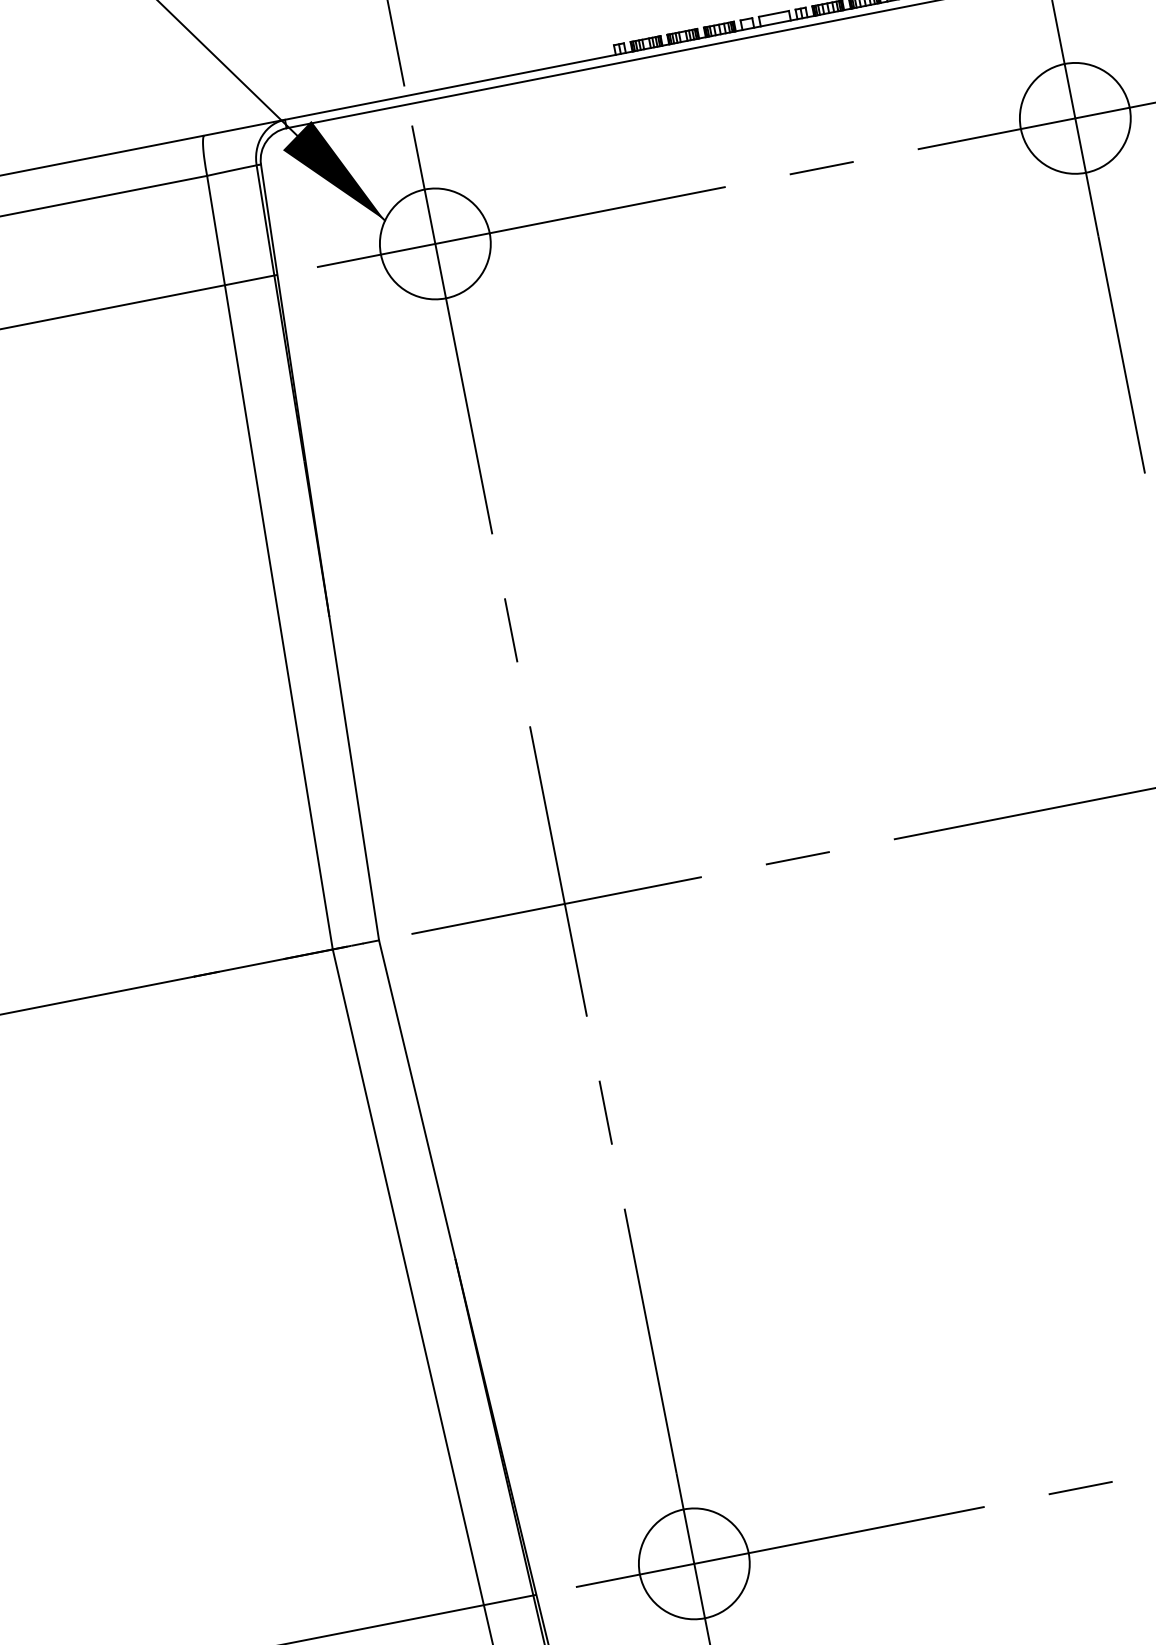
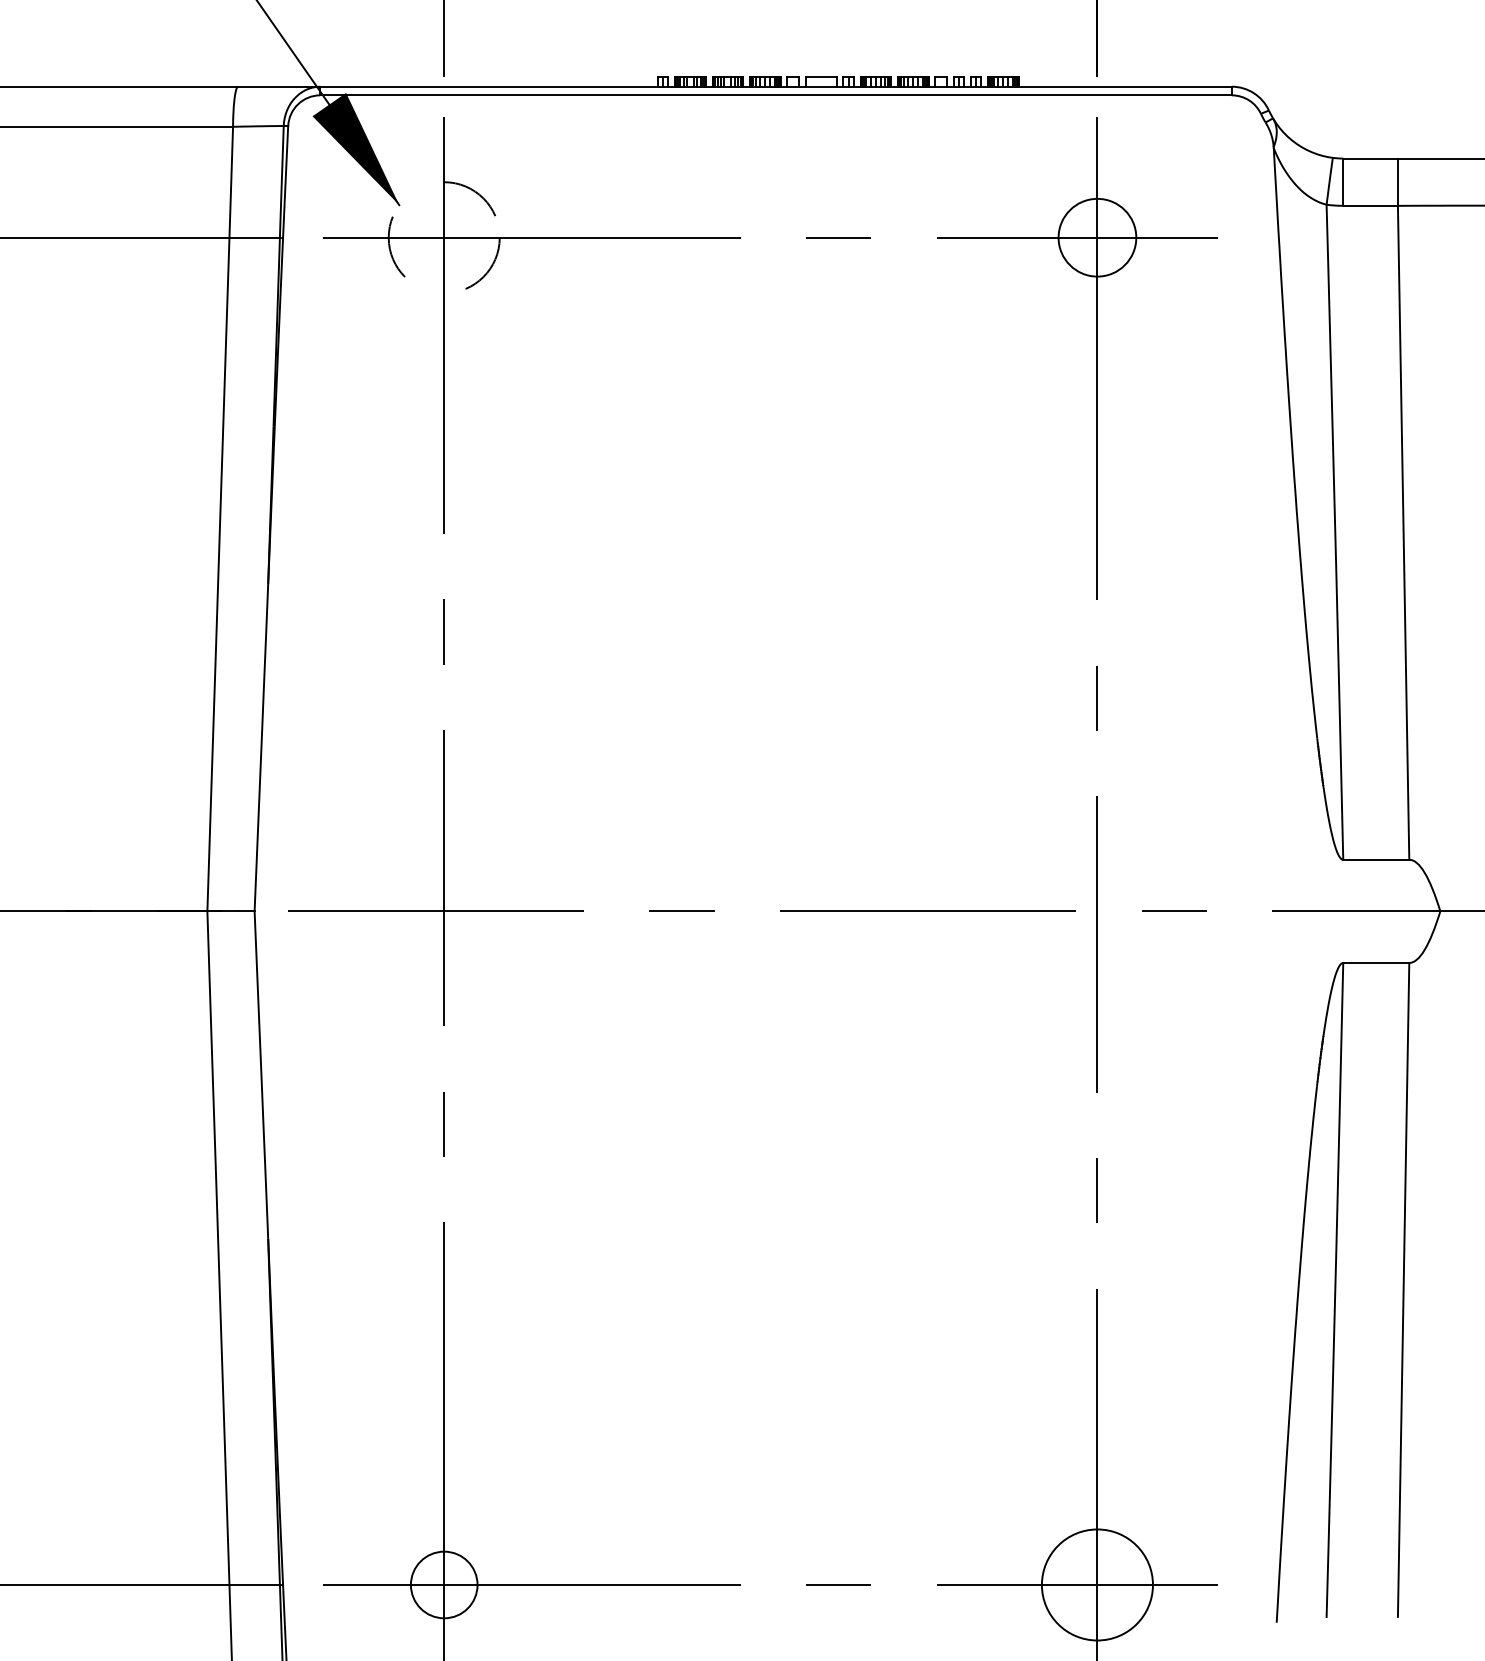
circle: (1074, 118) -> (1096, 237), size x0.7
circle: (434, 243) -> (443, 237), solid -> dashed
circle: (693, 1563) -> (443, 1584), size x0.6

